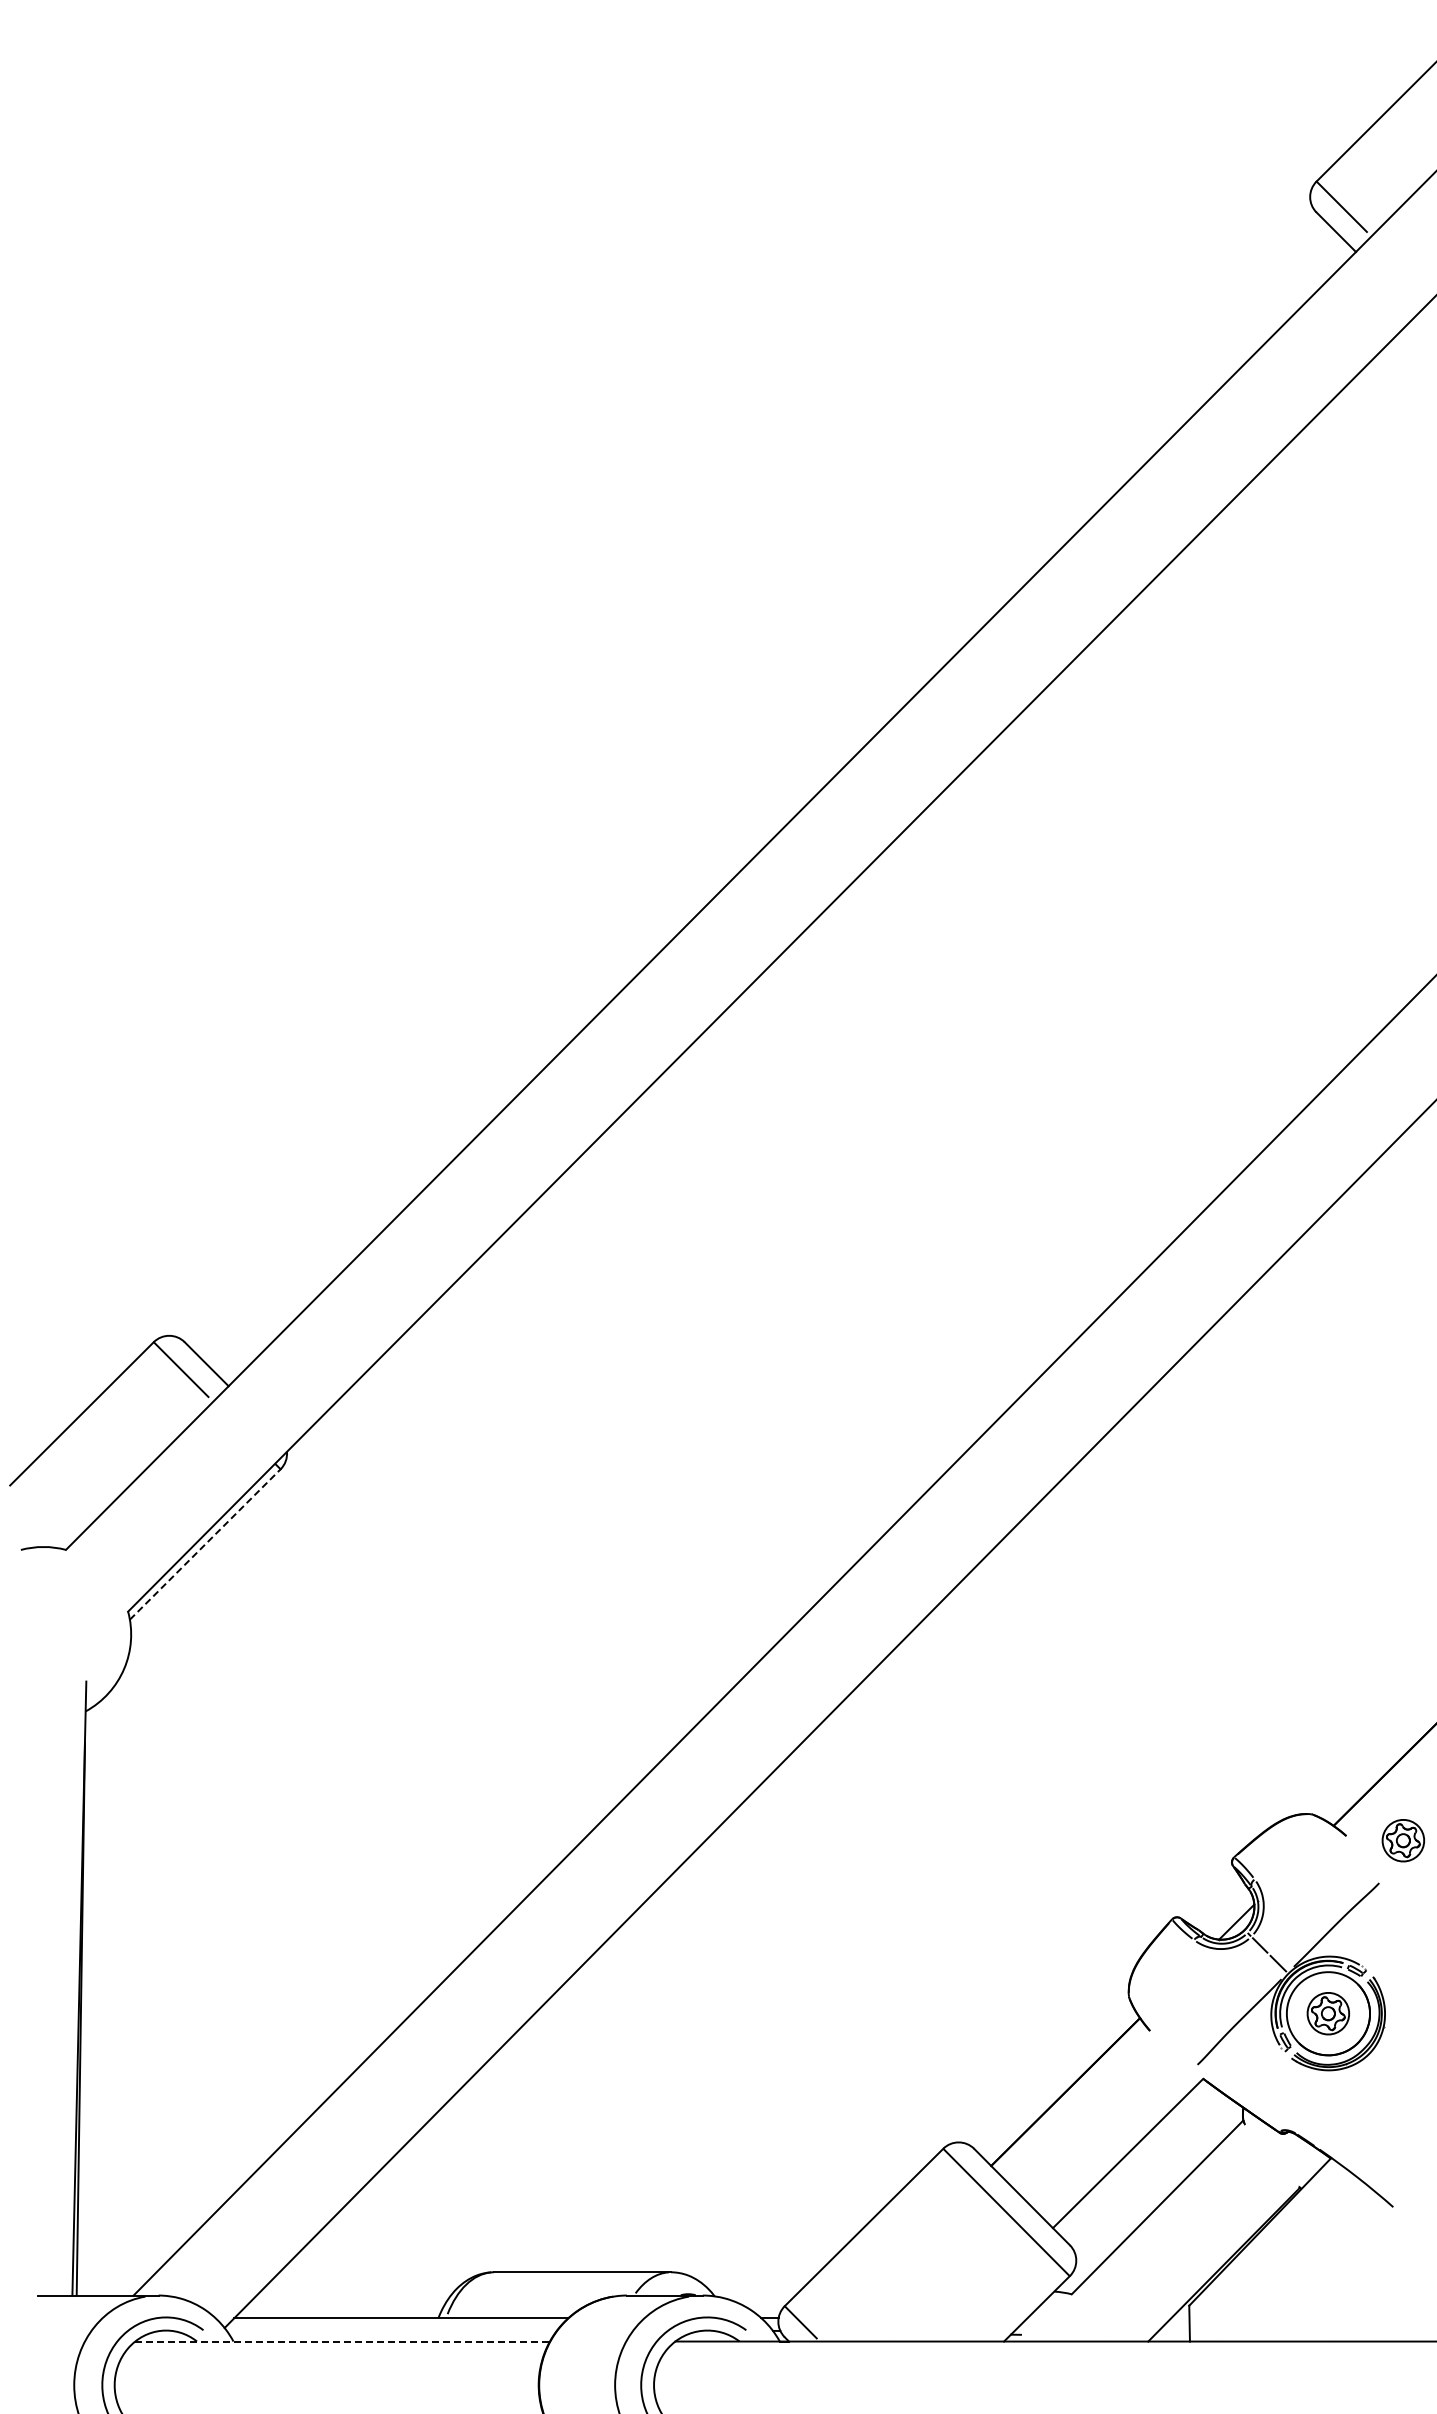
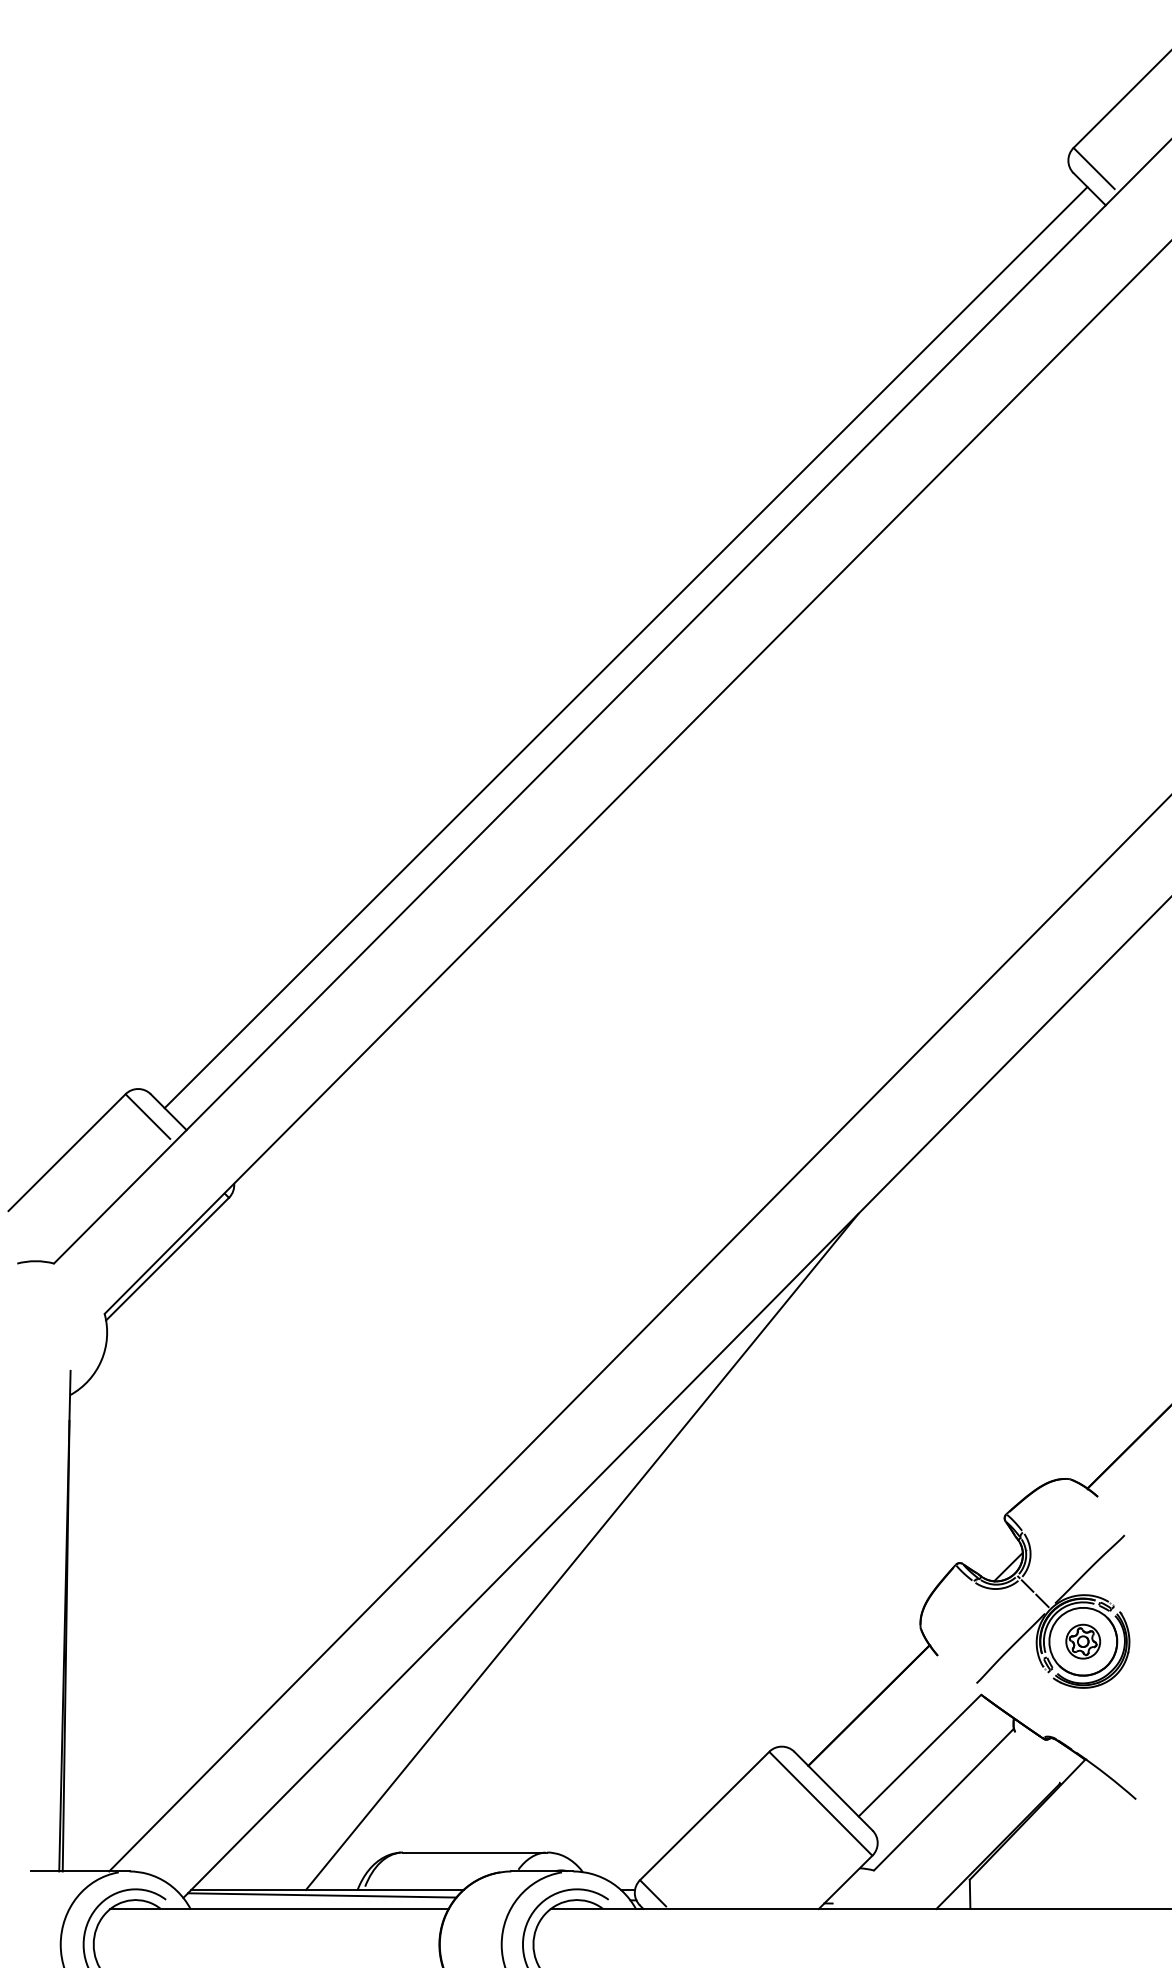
line: (767, 794) -> (625, 647), added
line: (205, 1544) -> (167, 1259), dashed -> solid
part: (1402, 1840) -> (1143, 1500), removed
line: (713, 1903) -> (581, 1551), added
line: (394, 2324) -> (321, 1895), added
line: (343, 2341) -> (280, 1908), dashed -> solid

